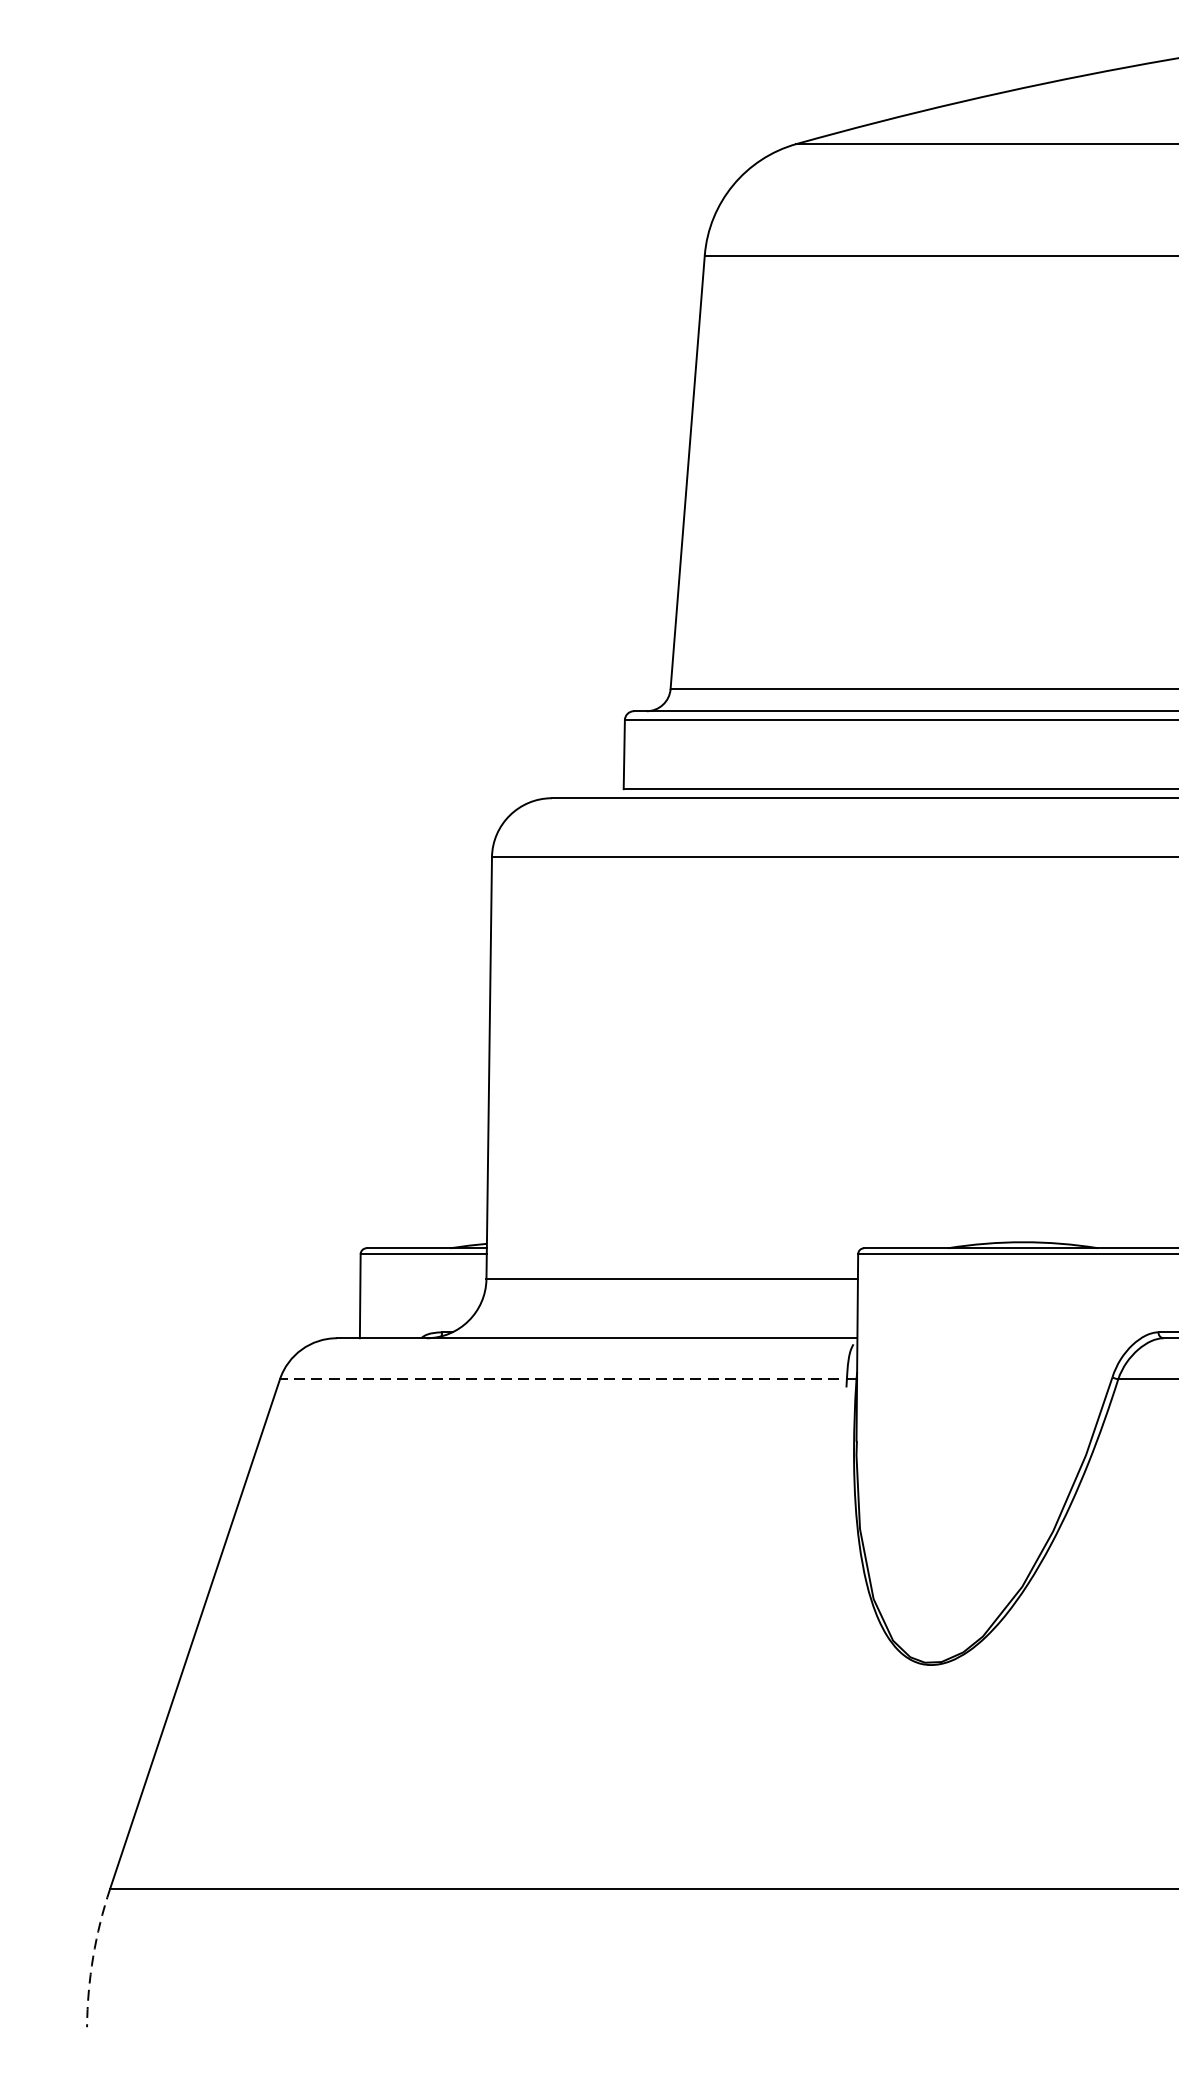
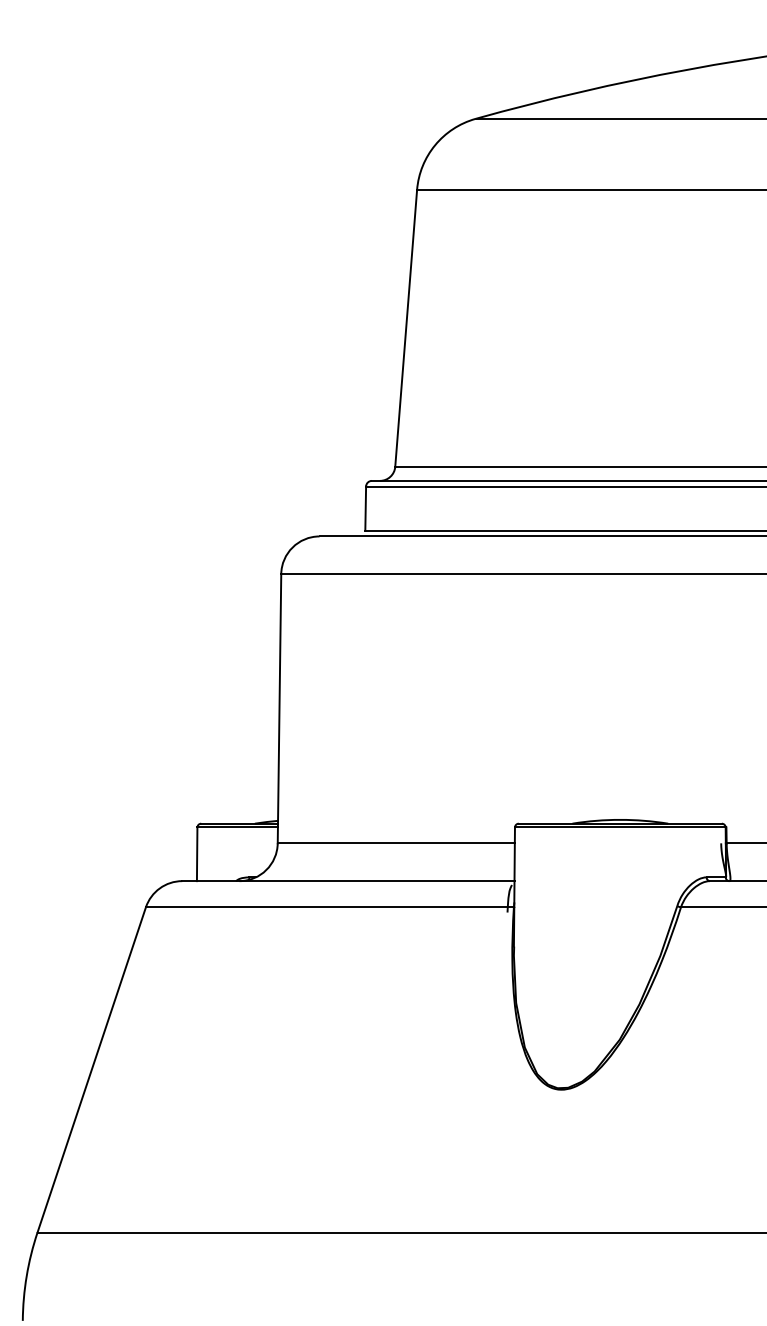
line: (567, 1379) -> (329, 907), dashed -> solid
arc: (92, 1957) -> (26, 1276), dashed -> solid

